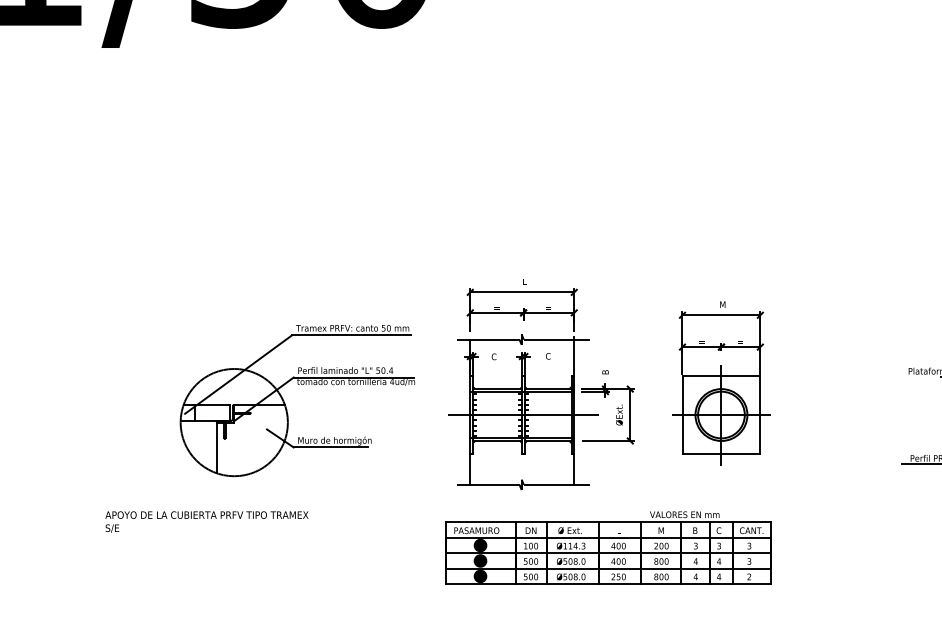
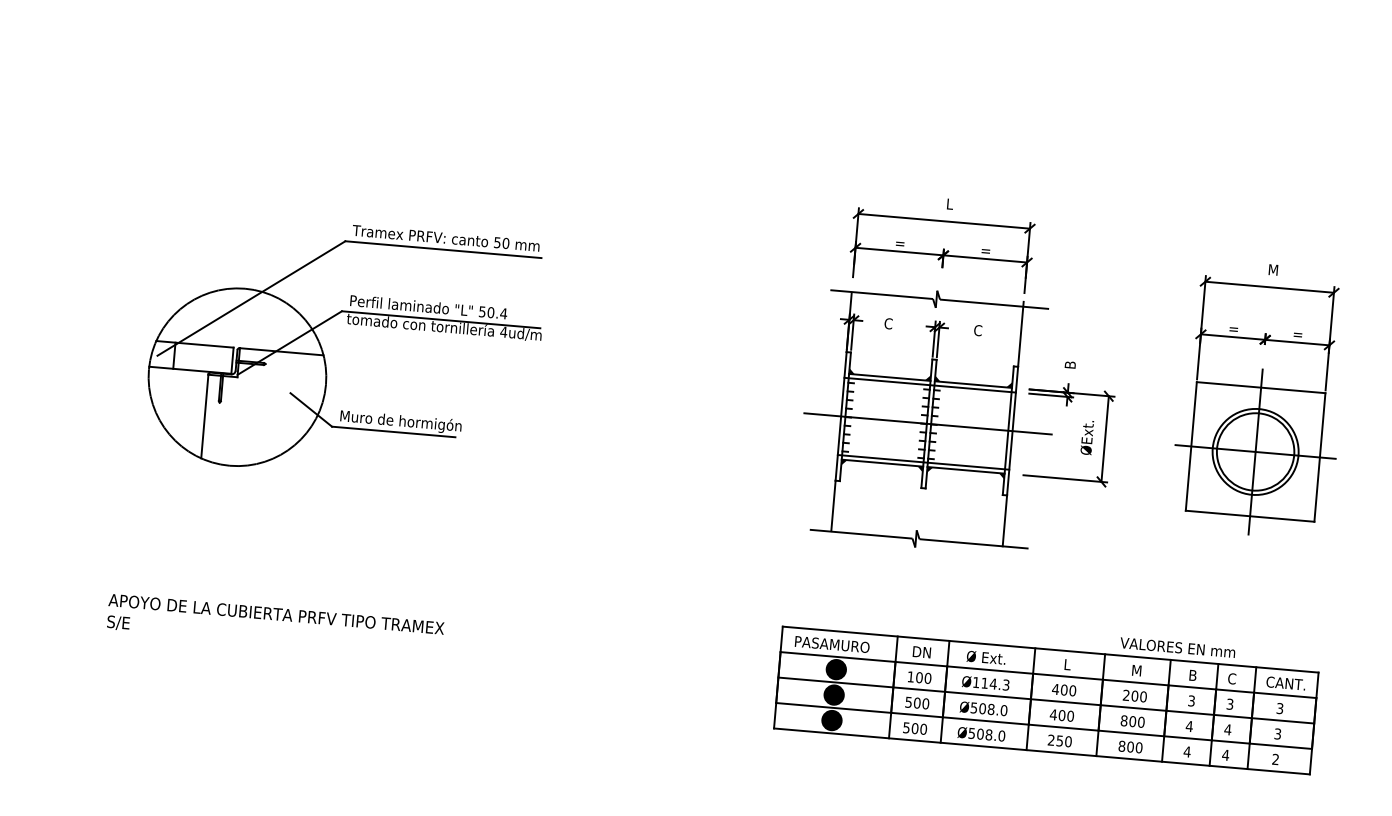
part: (285, 403) -> (324, 352), moved
text: (206, 521) -> (274, 624), moved
part: (608, 547) -> (1047, 690), moved

